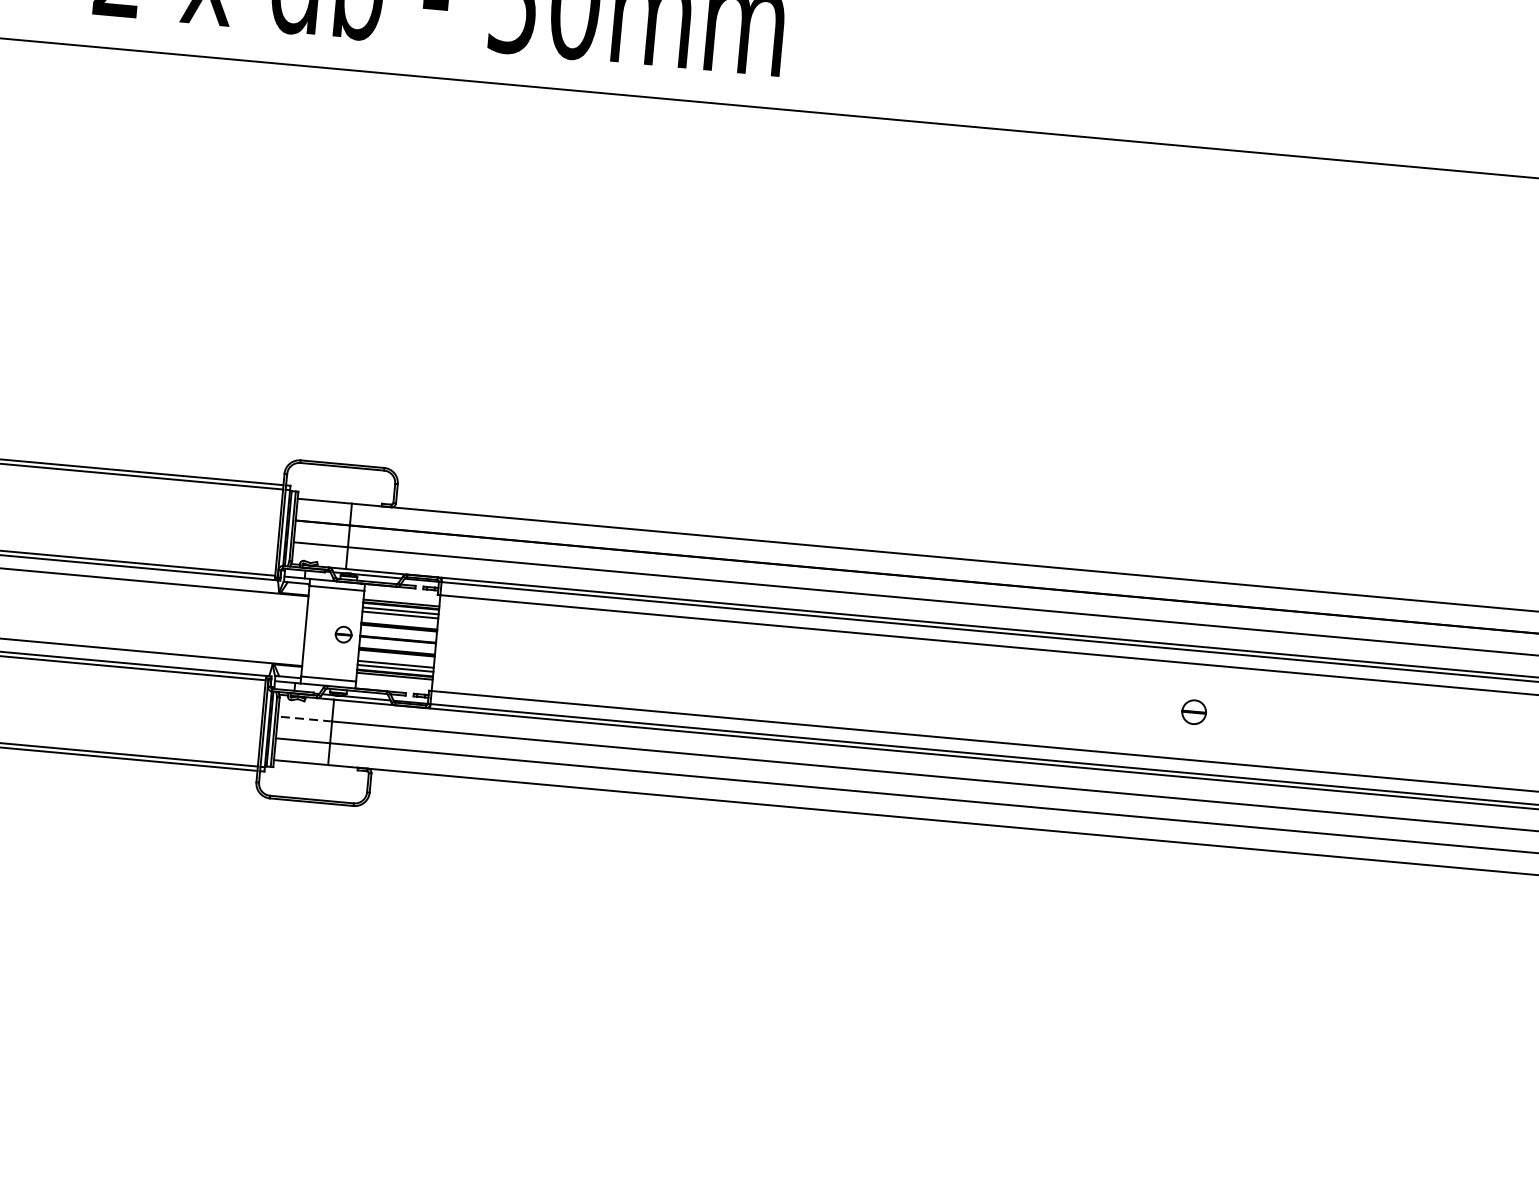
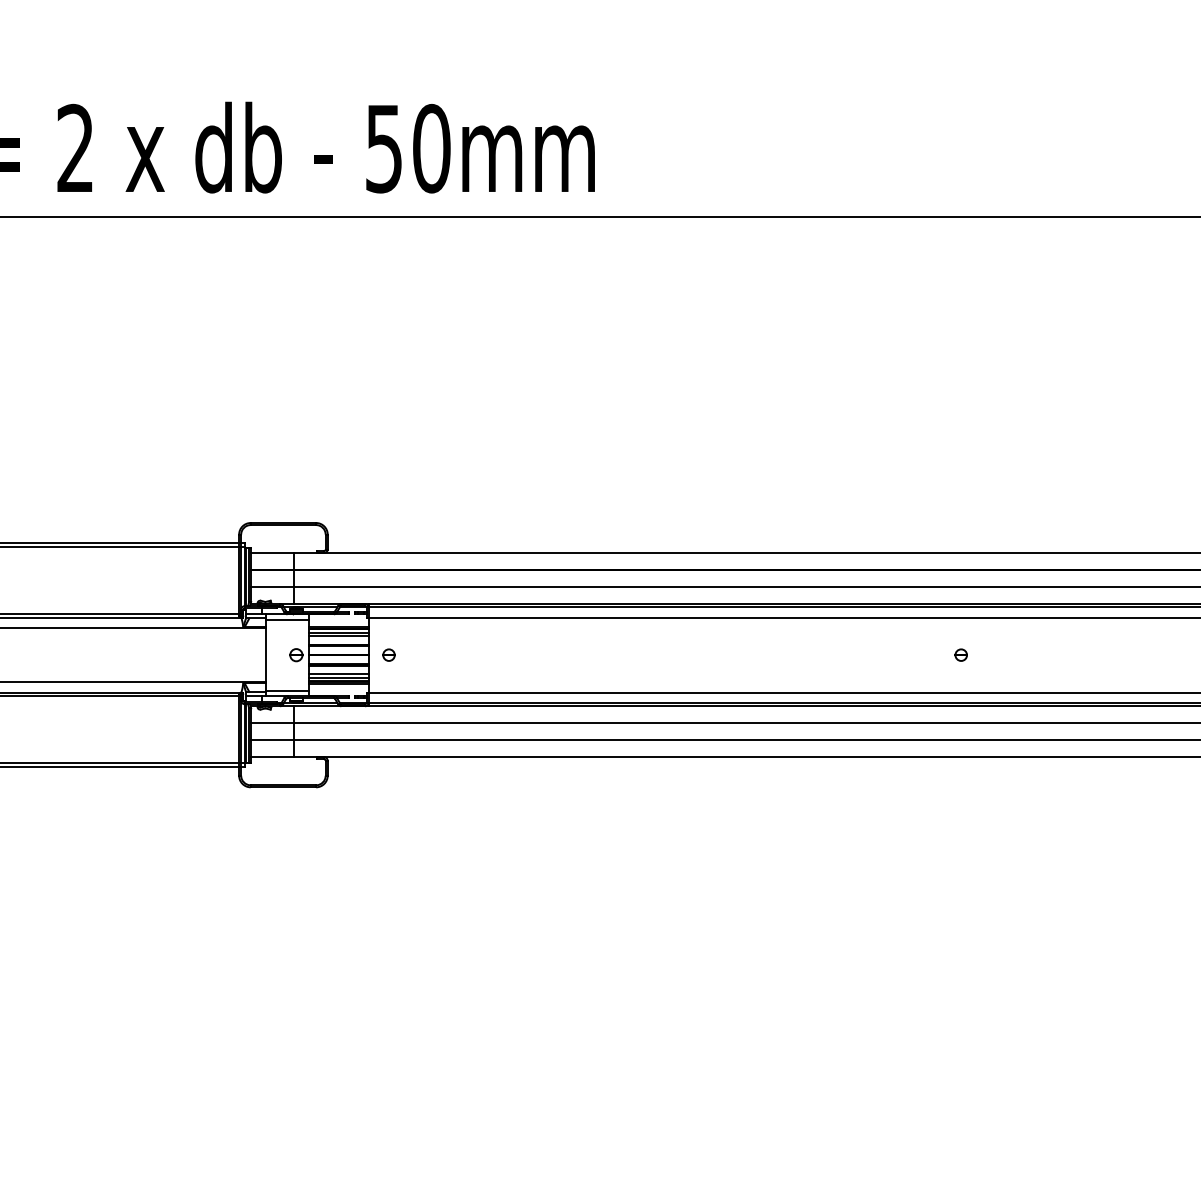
part: (461, 644) -> (388, 654), added
part: (1193, 711) -> (960, 654), size x0.62
line: (303, 719) -> (271, 723), dashed -> solid

